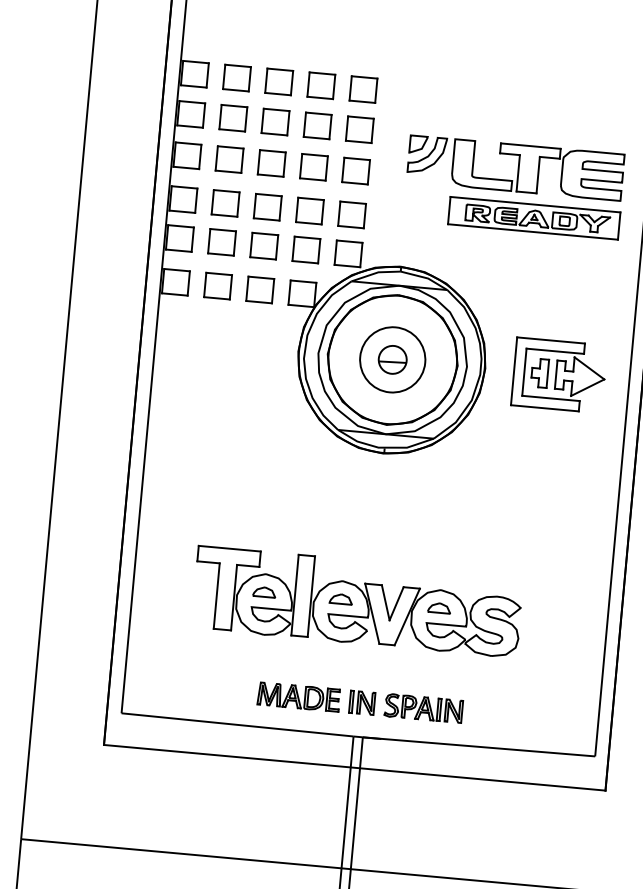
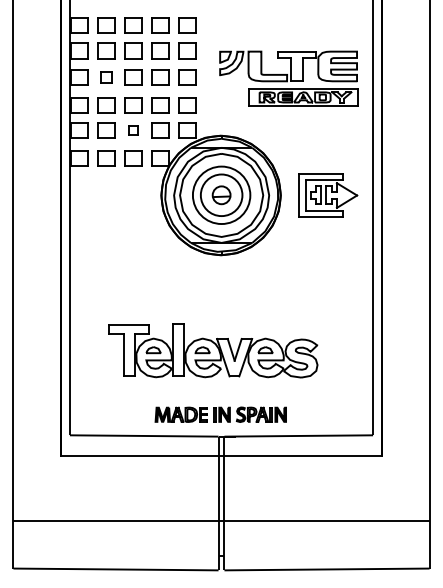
part: (229, 159) -> (106, 77), size x0.7
part: (264, 246) -> (133, 130), size x0.6
circle: (392, 360) -> (221, 195), size x0.7

